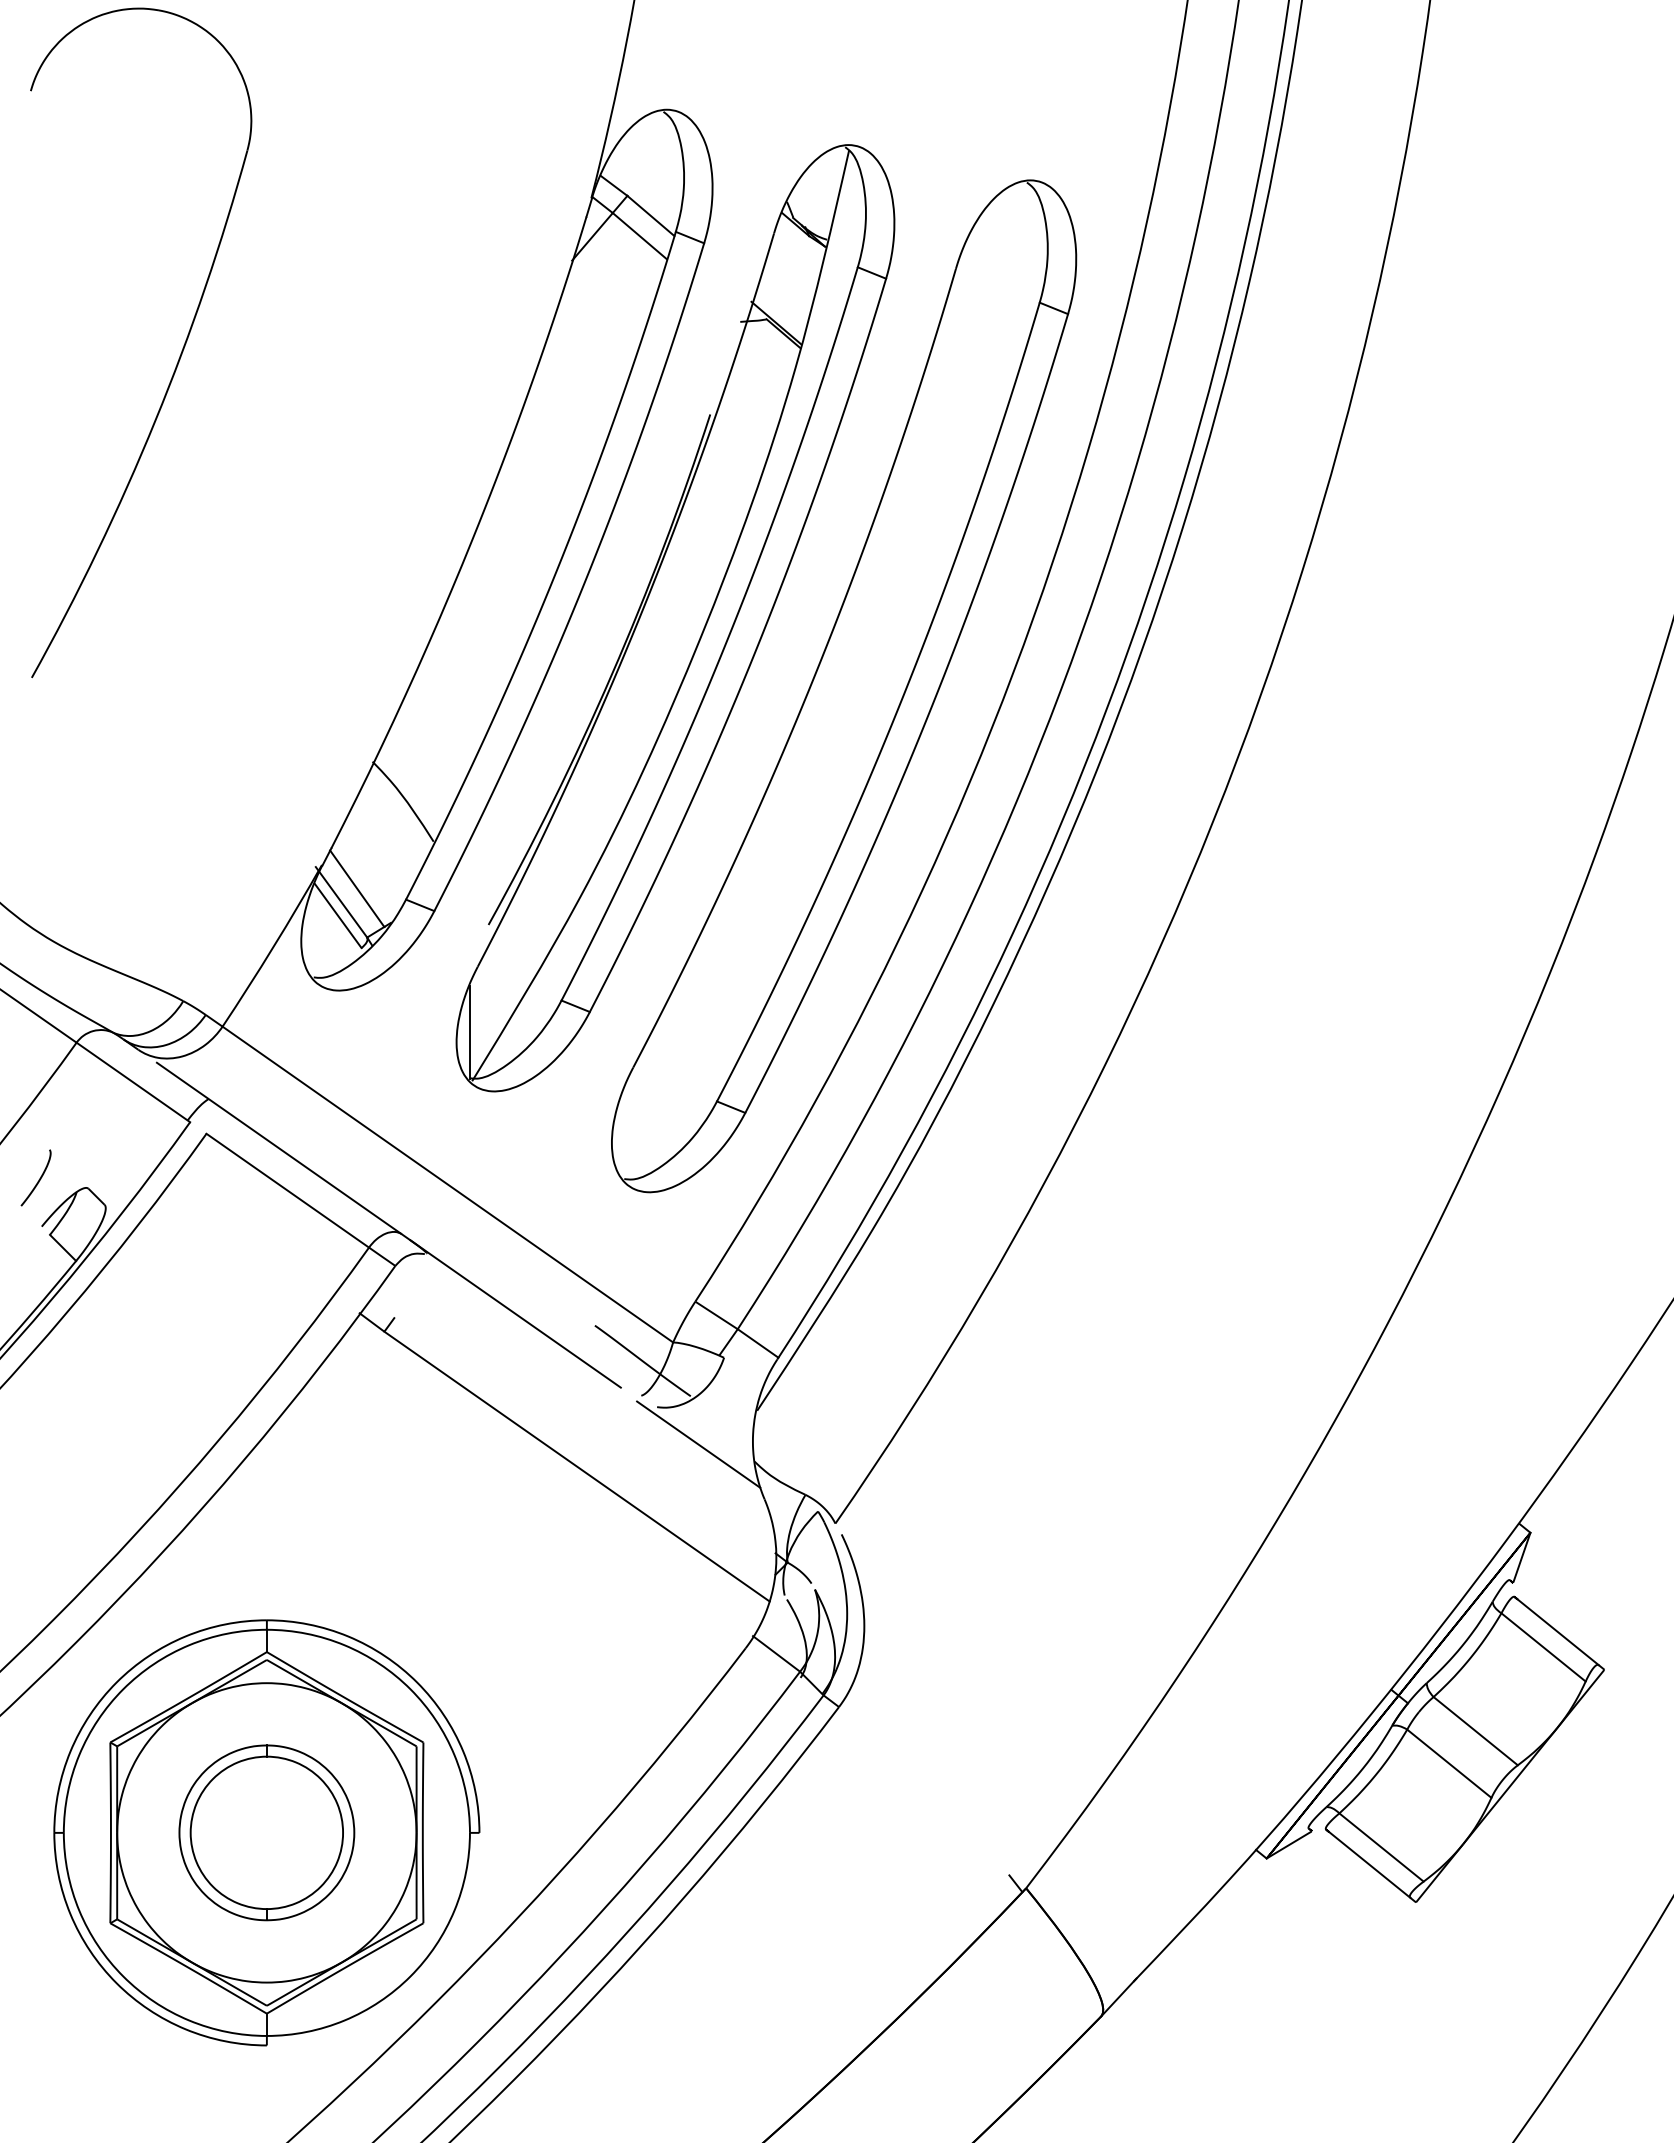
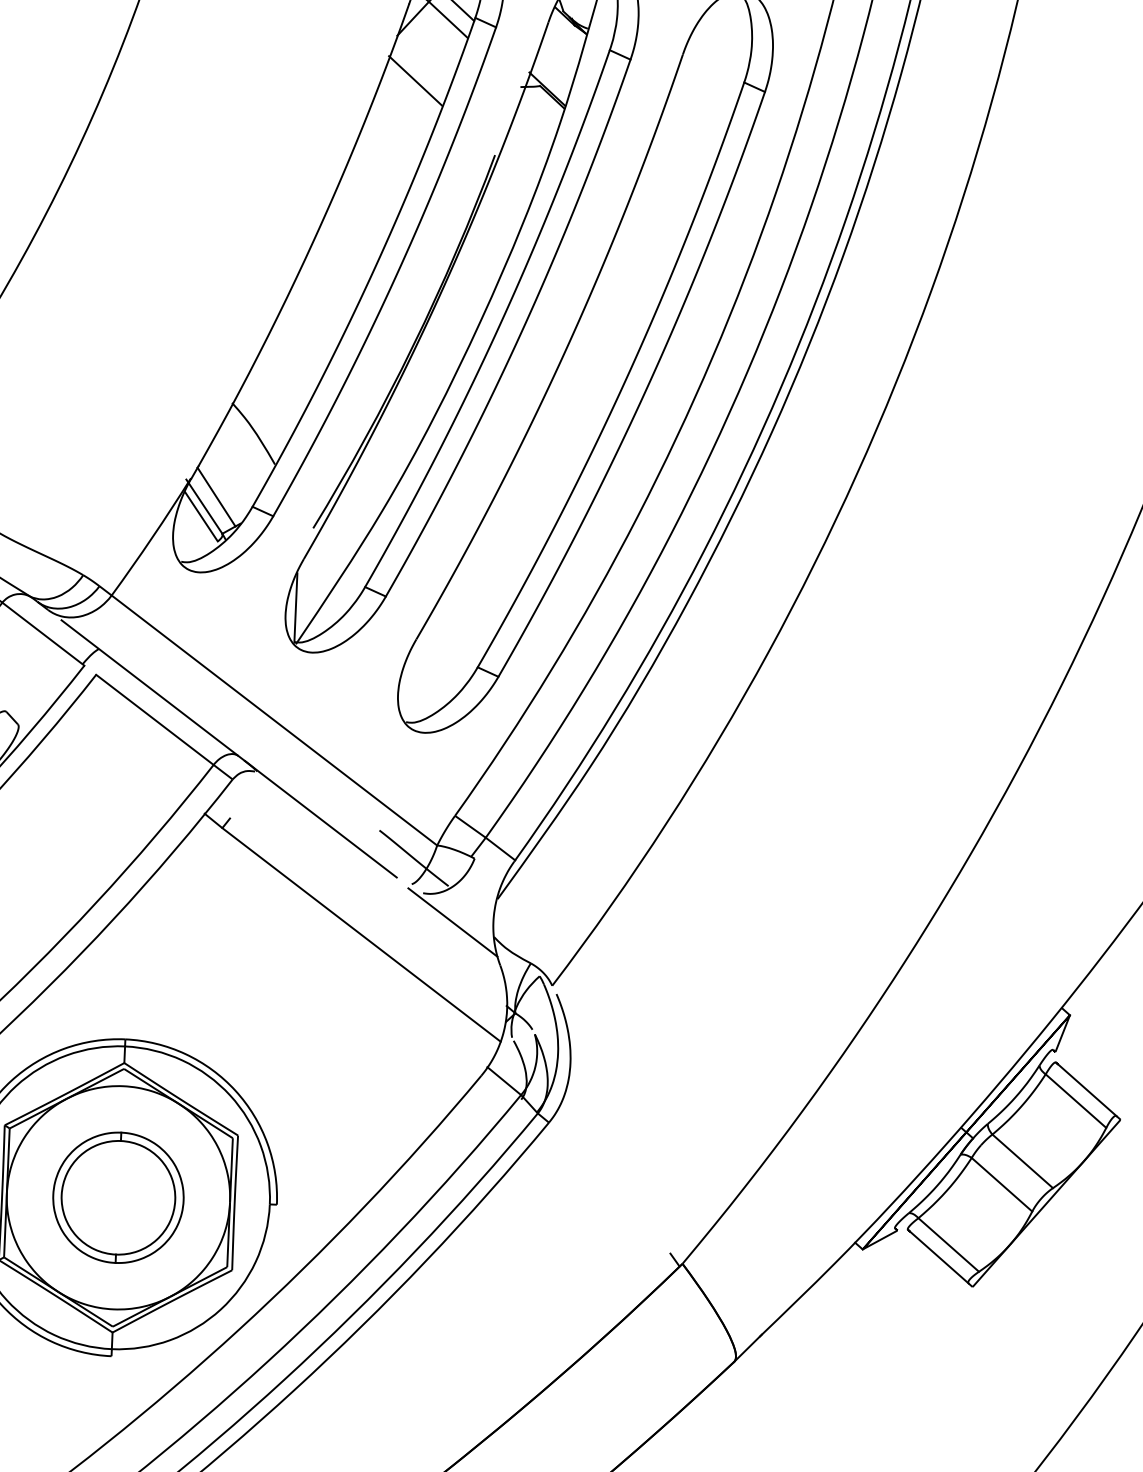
line: (599, 319) -> (415, 80), added

